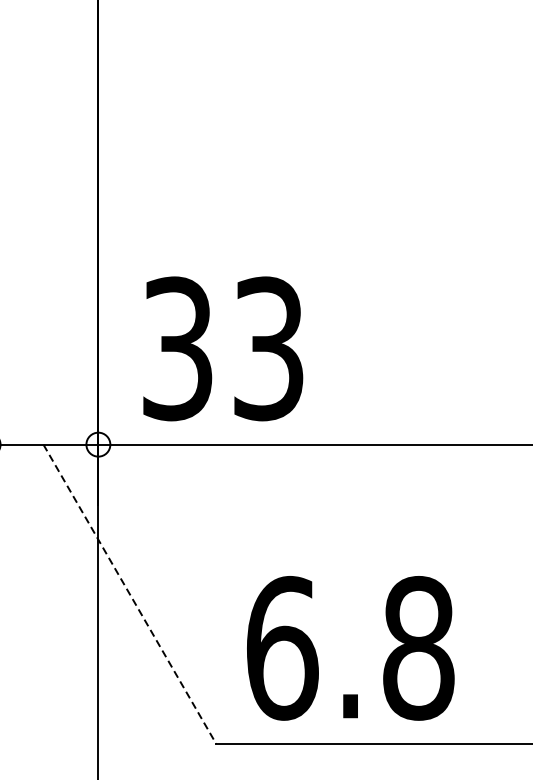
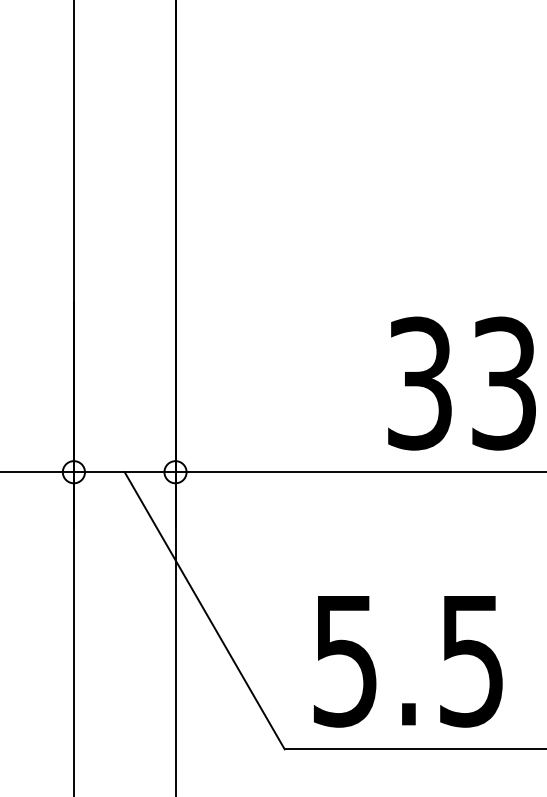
text: (222, 348) -> (461, 383), moved
line: (129, 594) -> (204, 610), dashed -> solid
text: (351, 648) -> (409, 660), 6.8 -> 5.5

